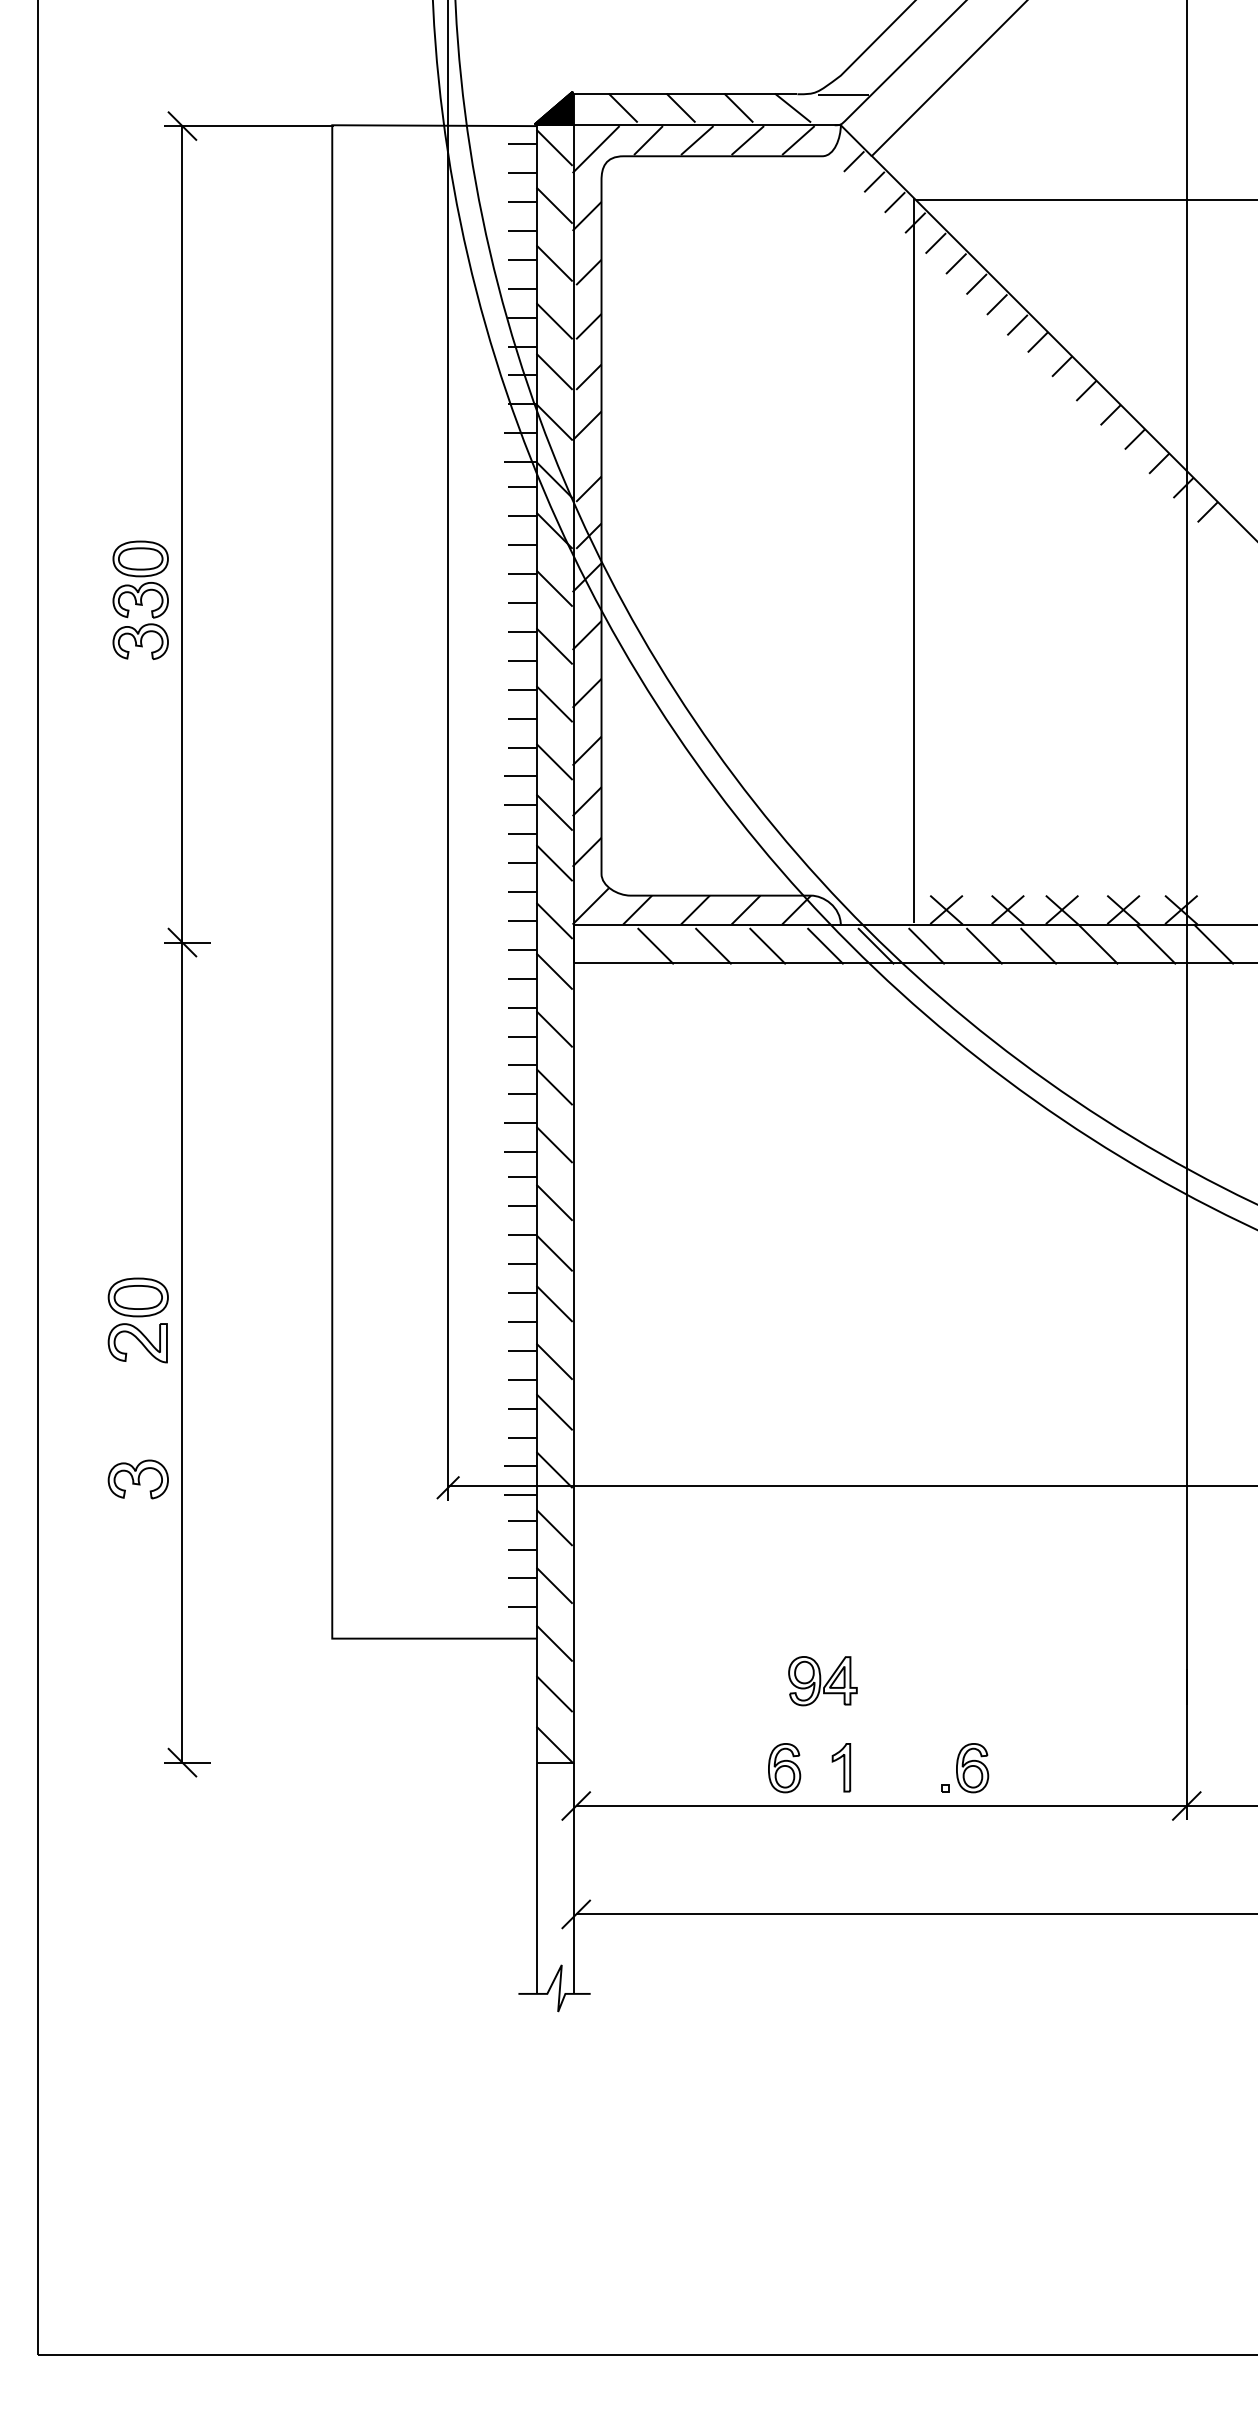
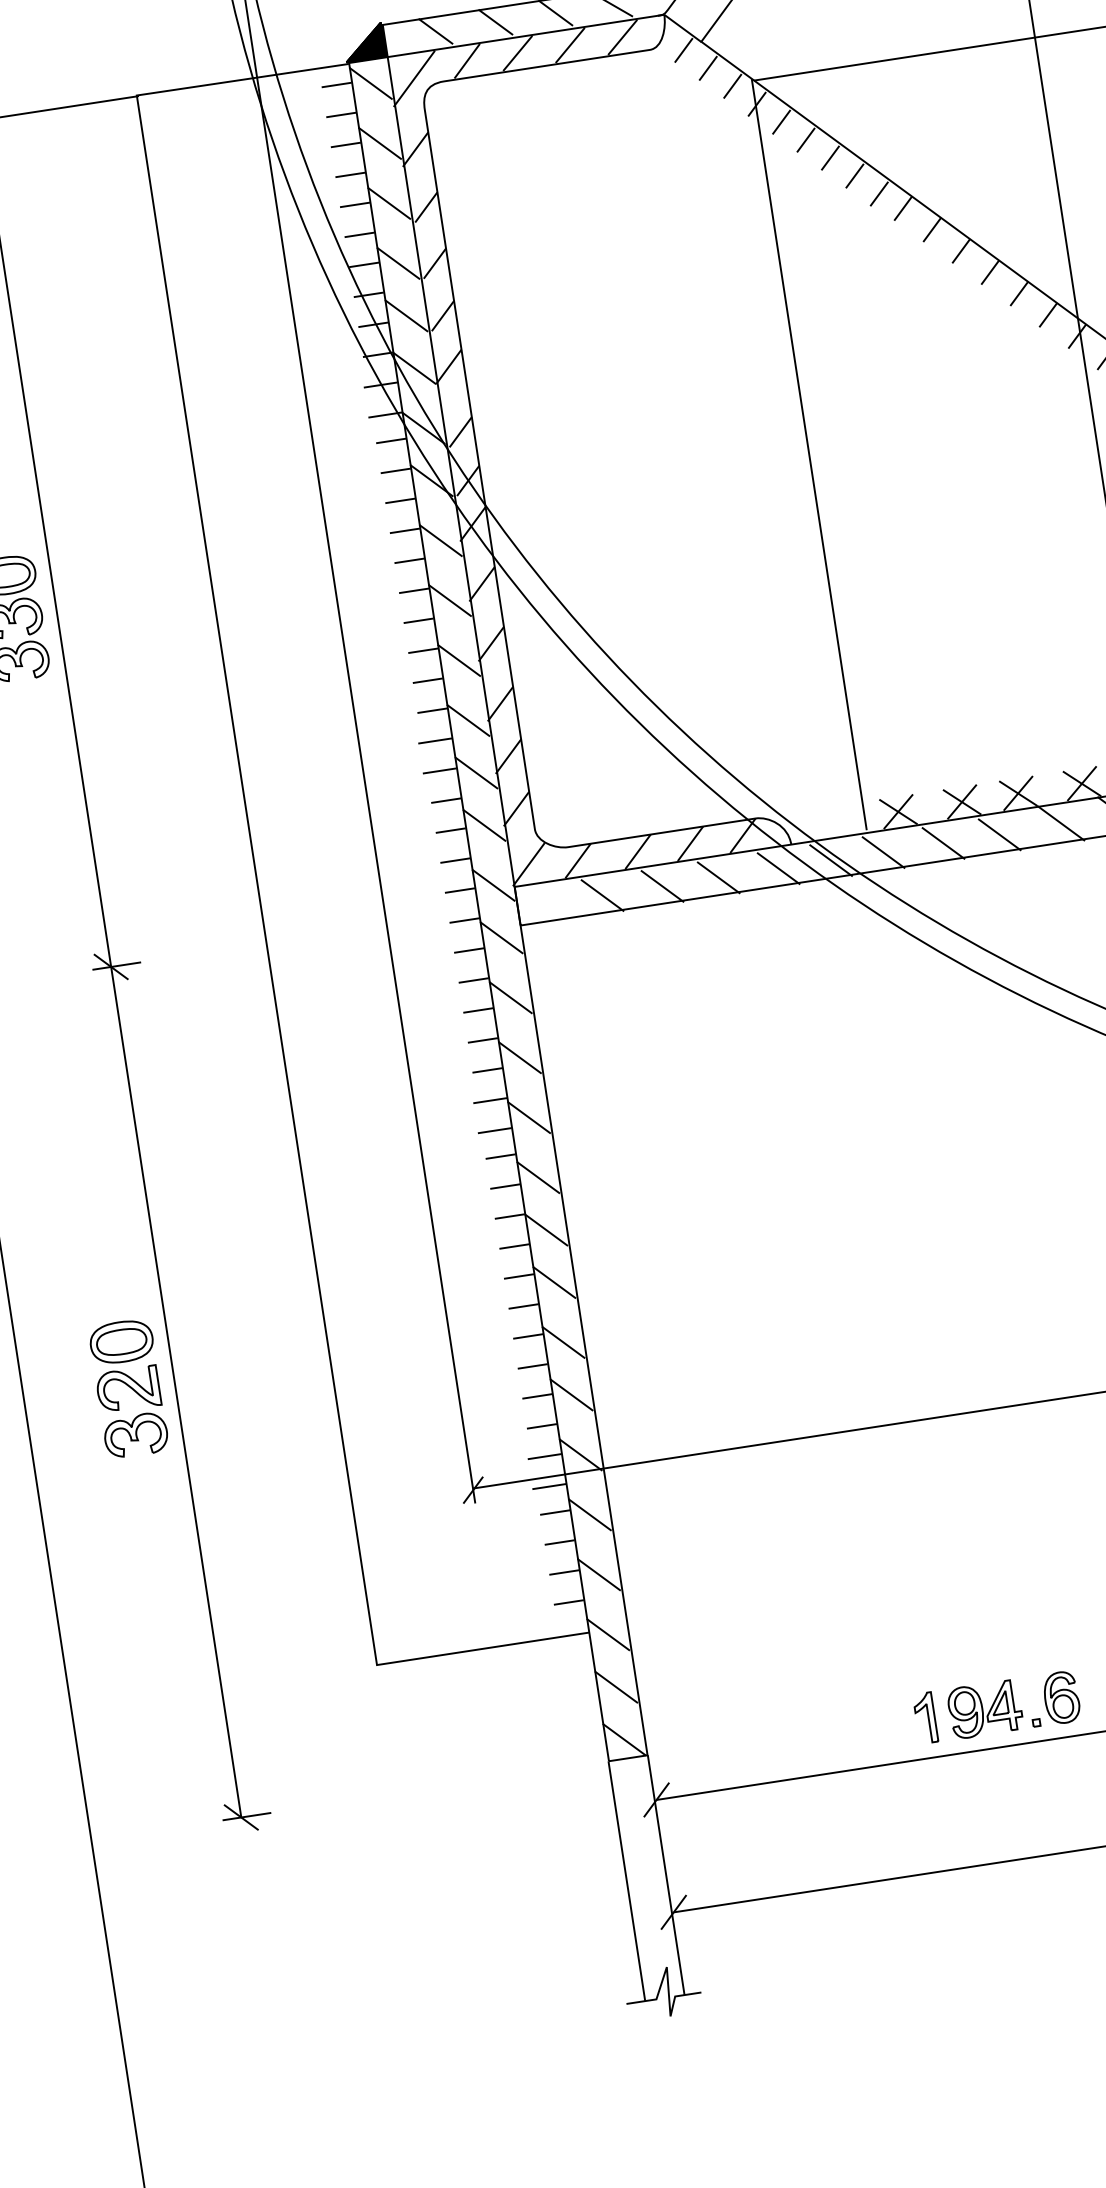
part: (137, 1479) -> (135, 1435), moved
part: (822, 1681) -> (984, 1709), moved
part: (784, 1768) -> (866, 1727), removed

